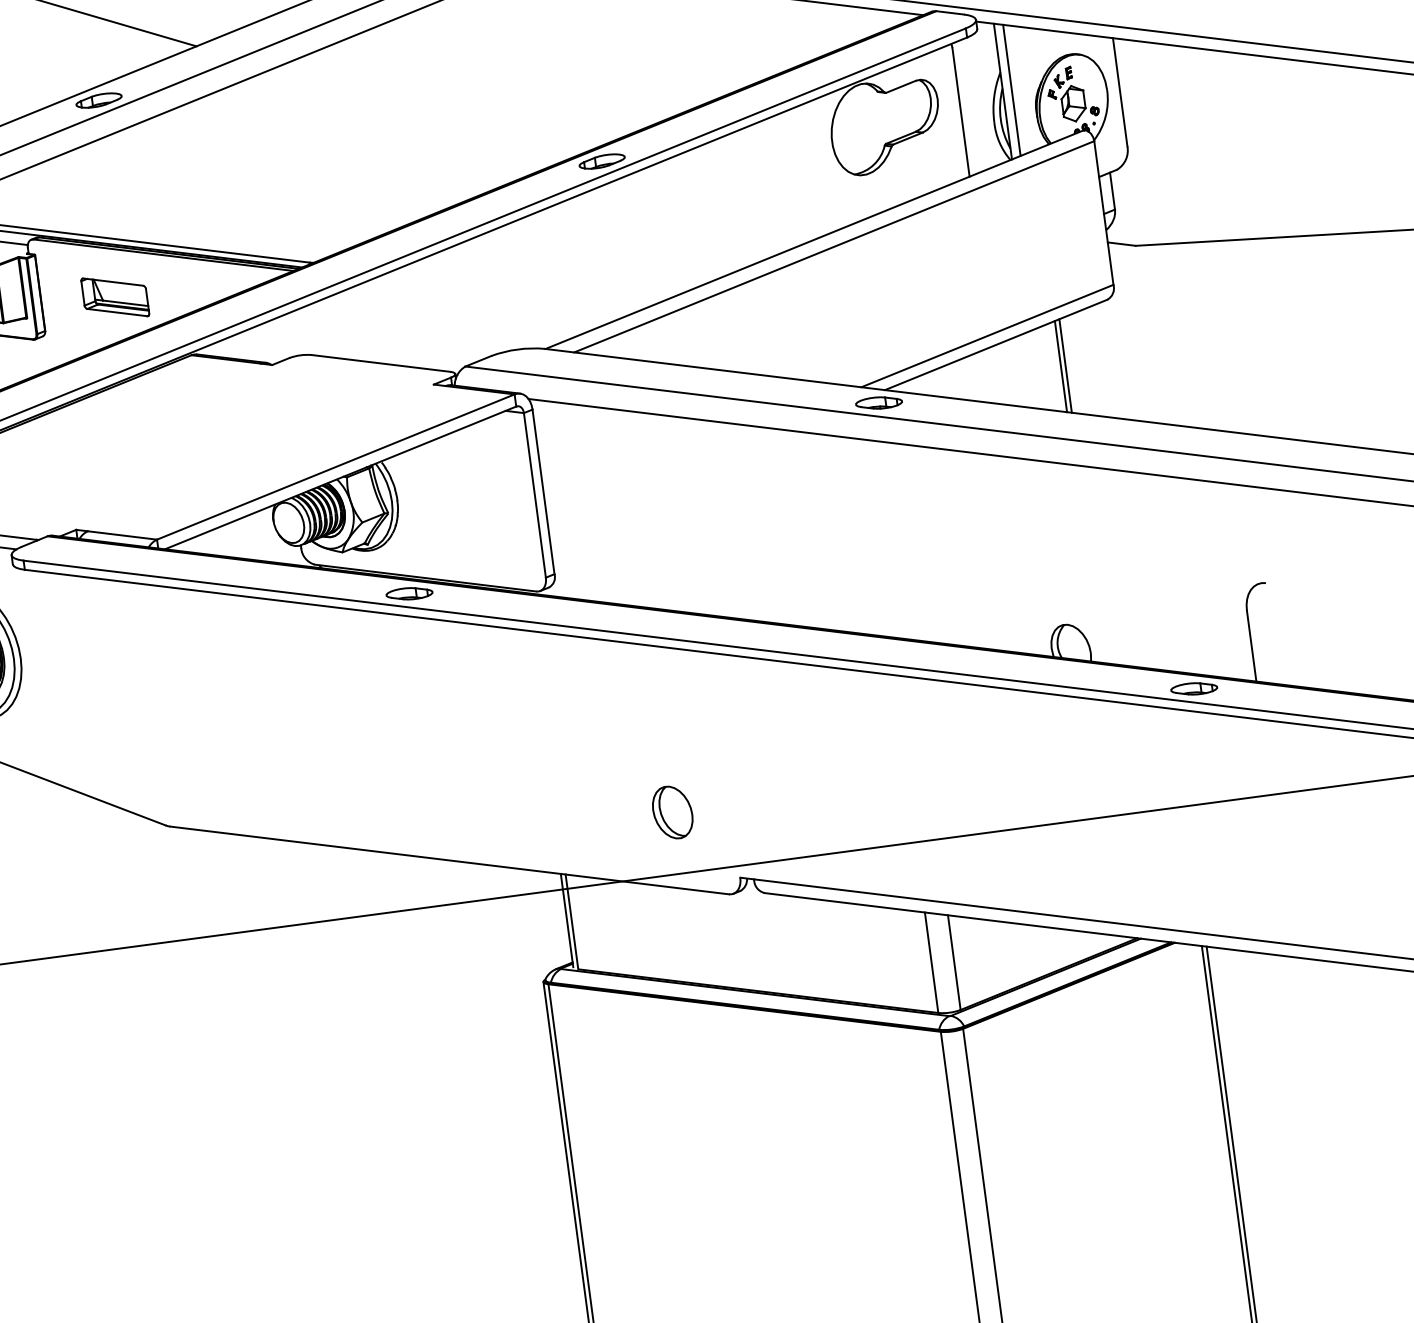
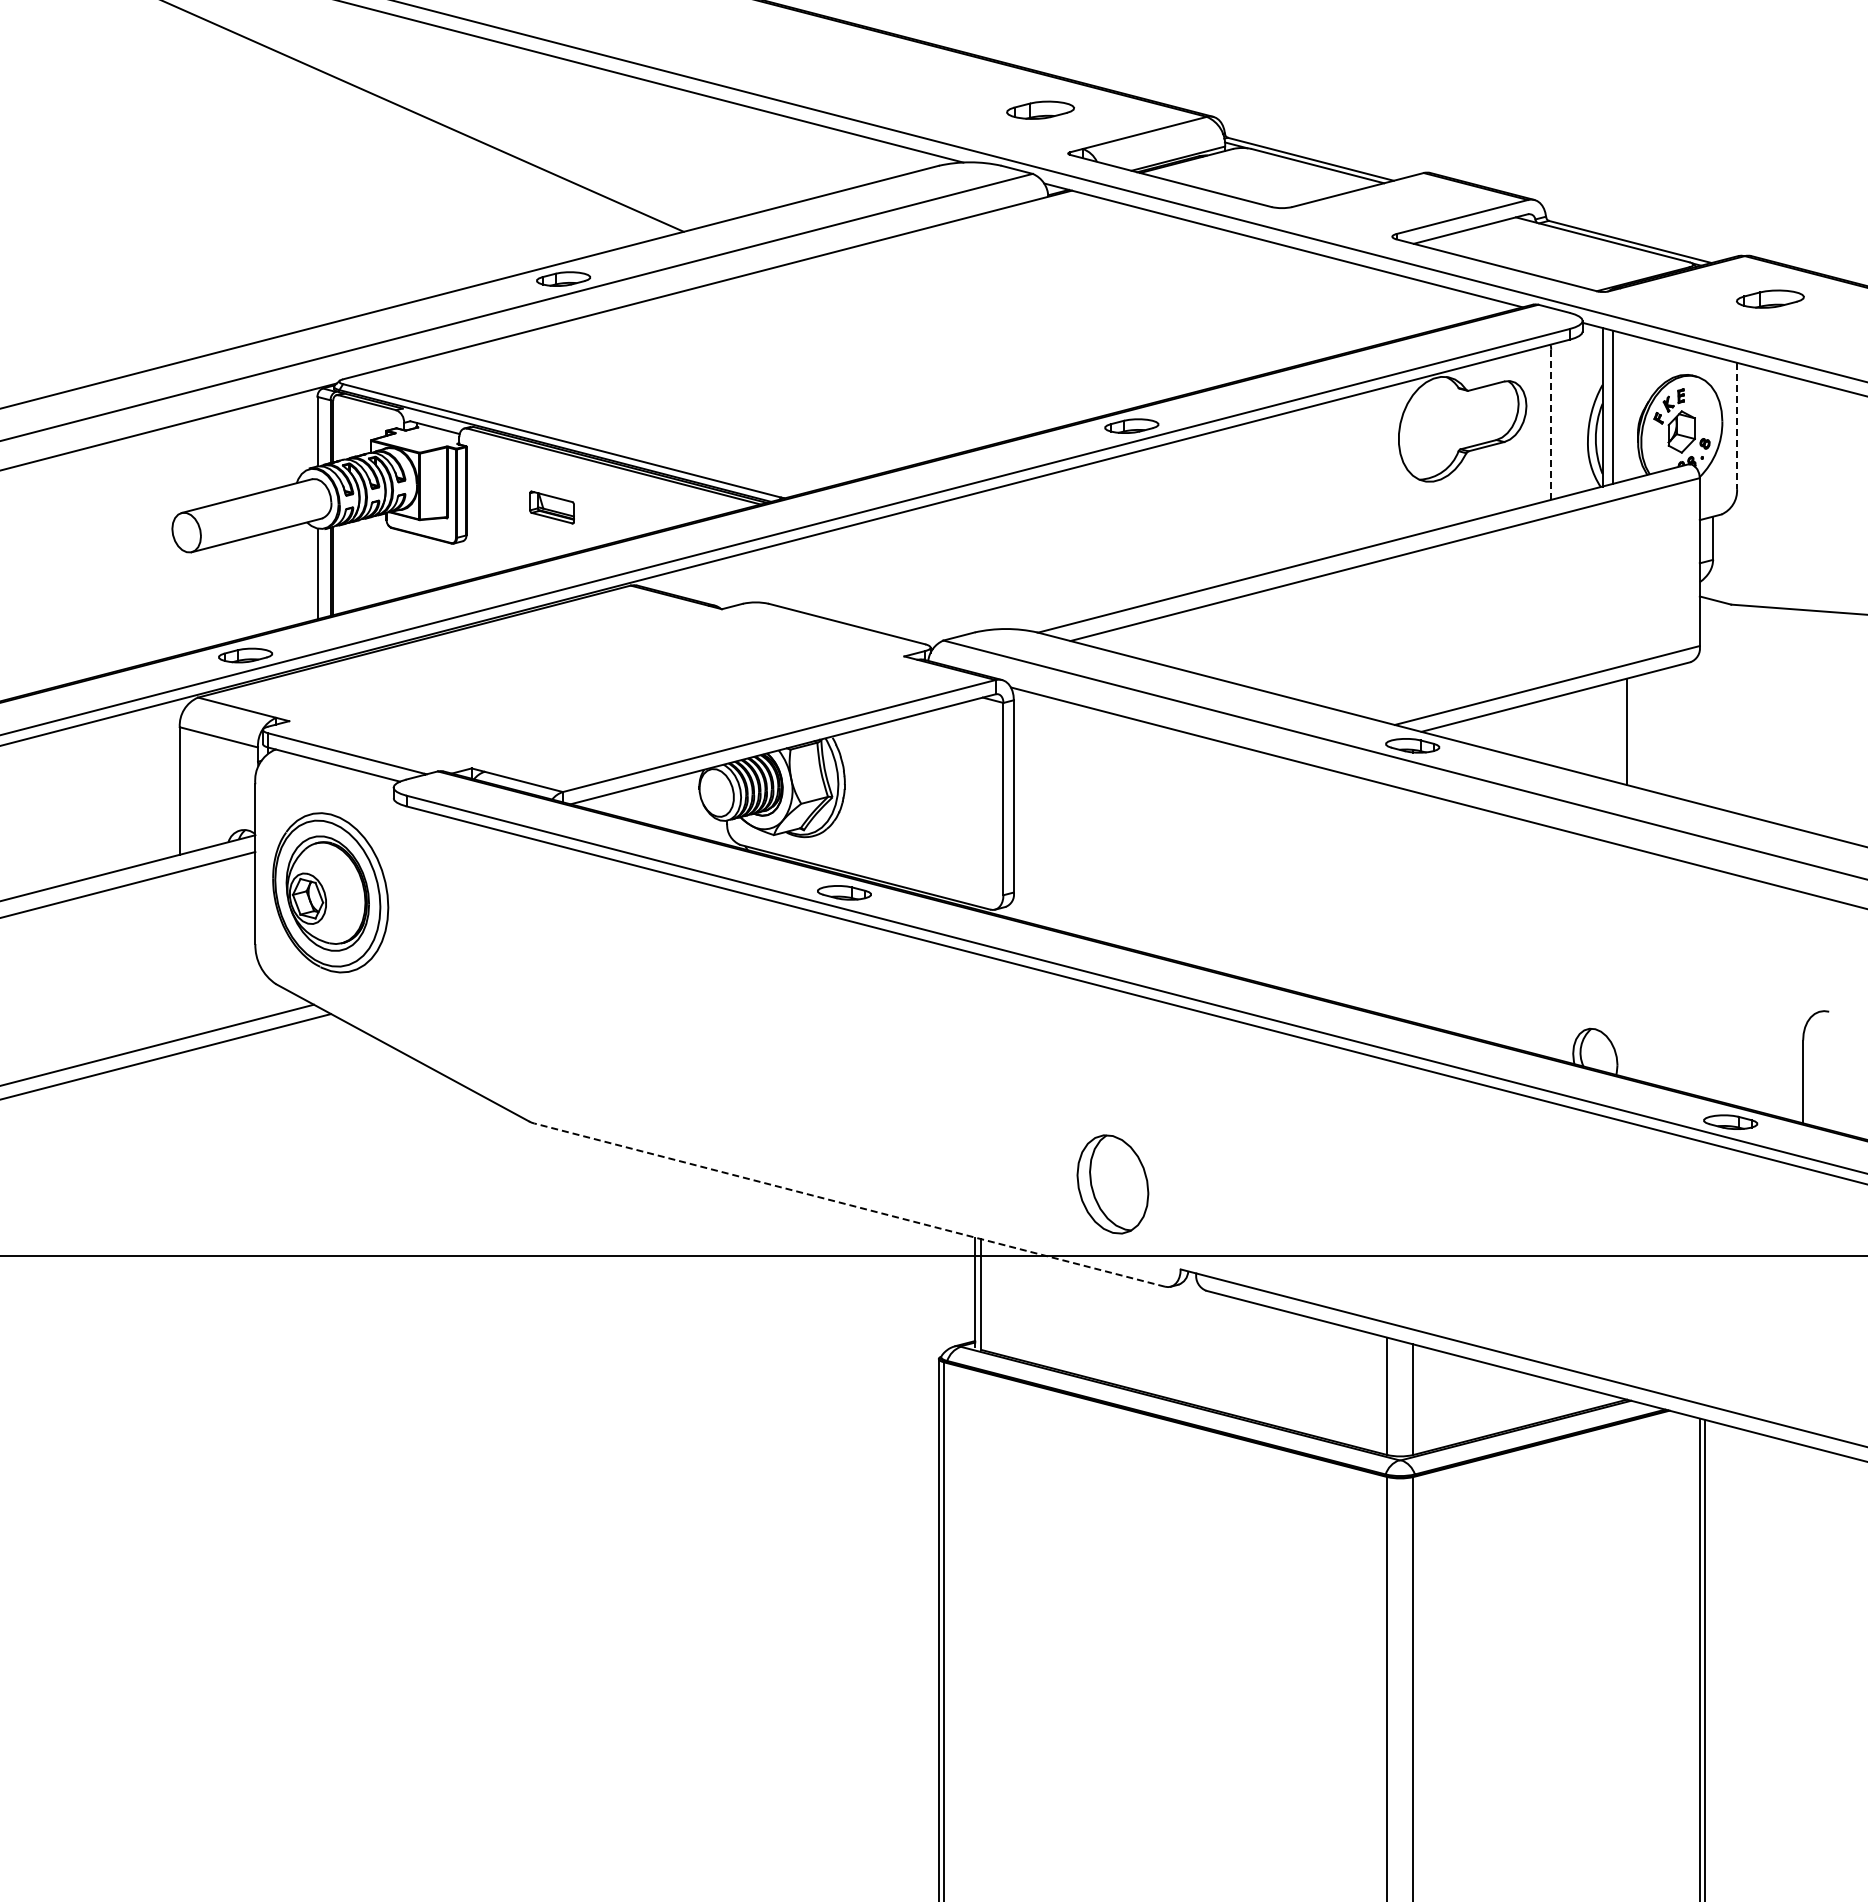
line: (1120, 92) -> (1737, 426), solid -> dashed
line: (961, 112) -> (1551, 424), solid -> dashed
part: (114, 297) -> (551, 507), size x0.6
line: (1065, 365) -> (1632, 731), removed
part: (672, 811) -> (1113, 1183), size x1.6
line: (449, 860) -> (849, 1205), solid -> dashed

